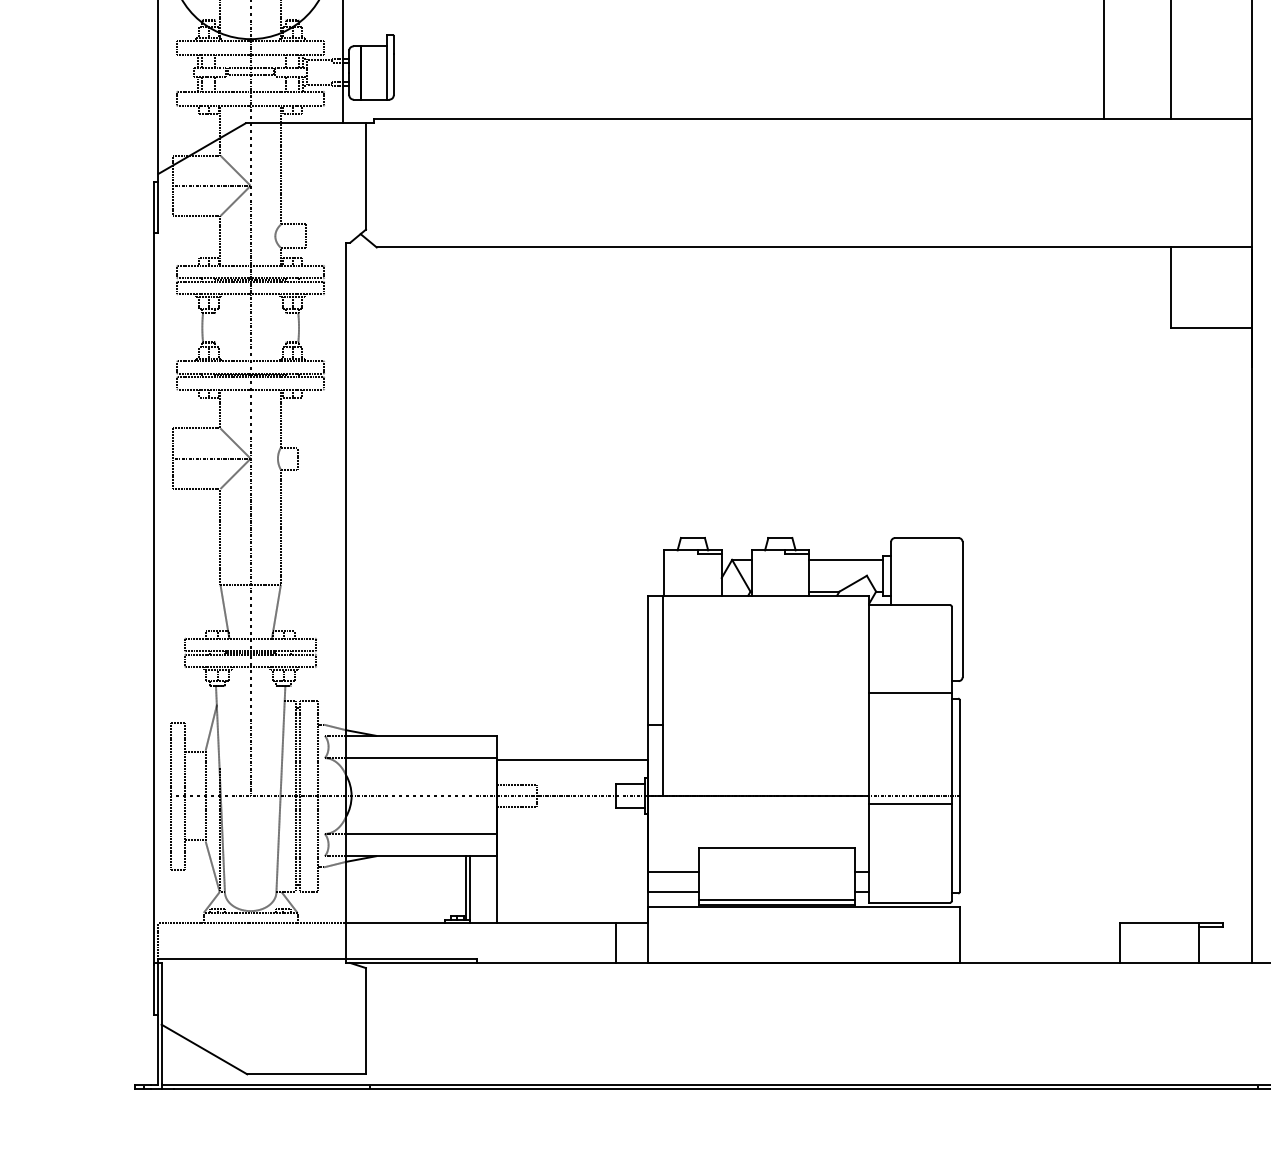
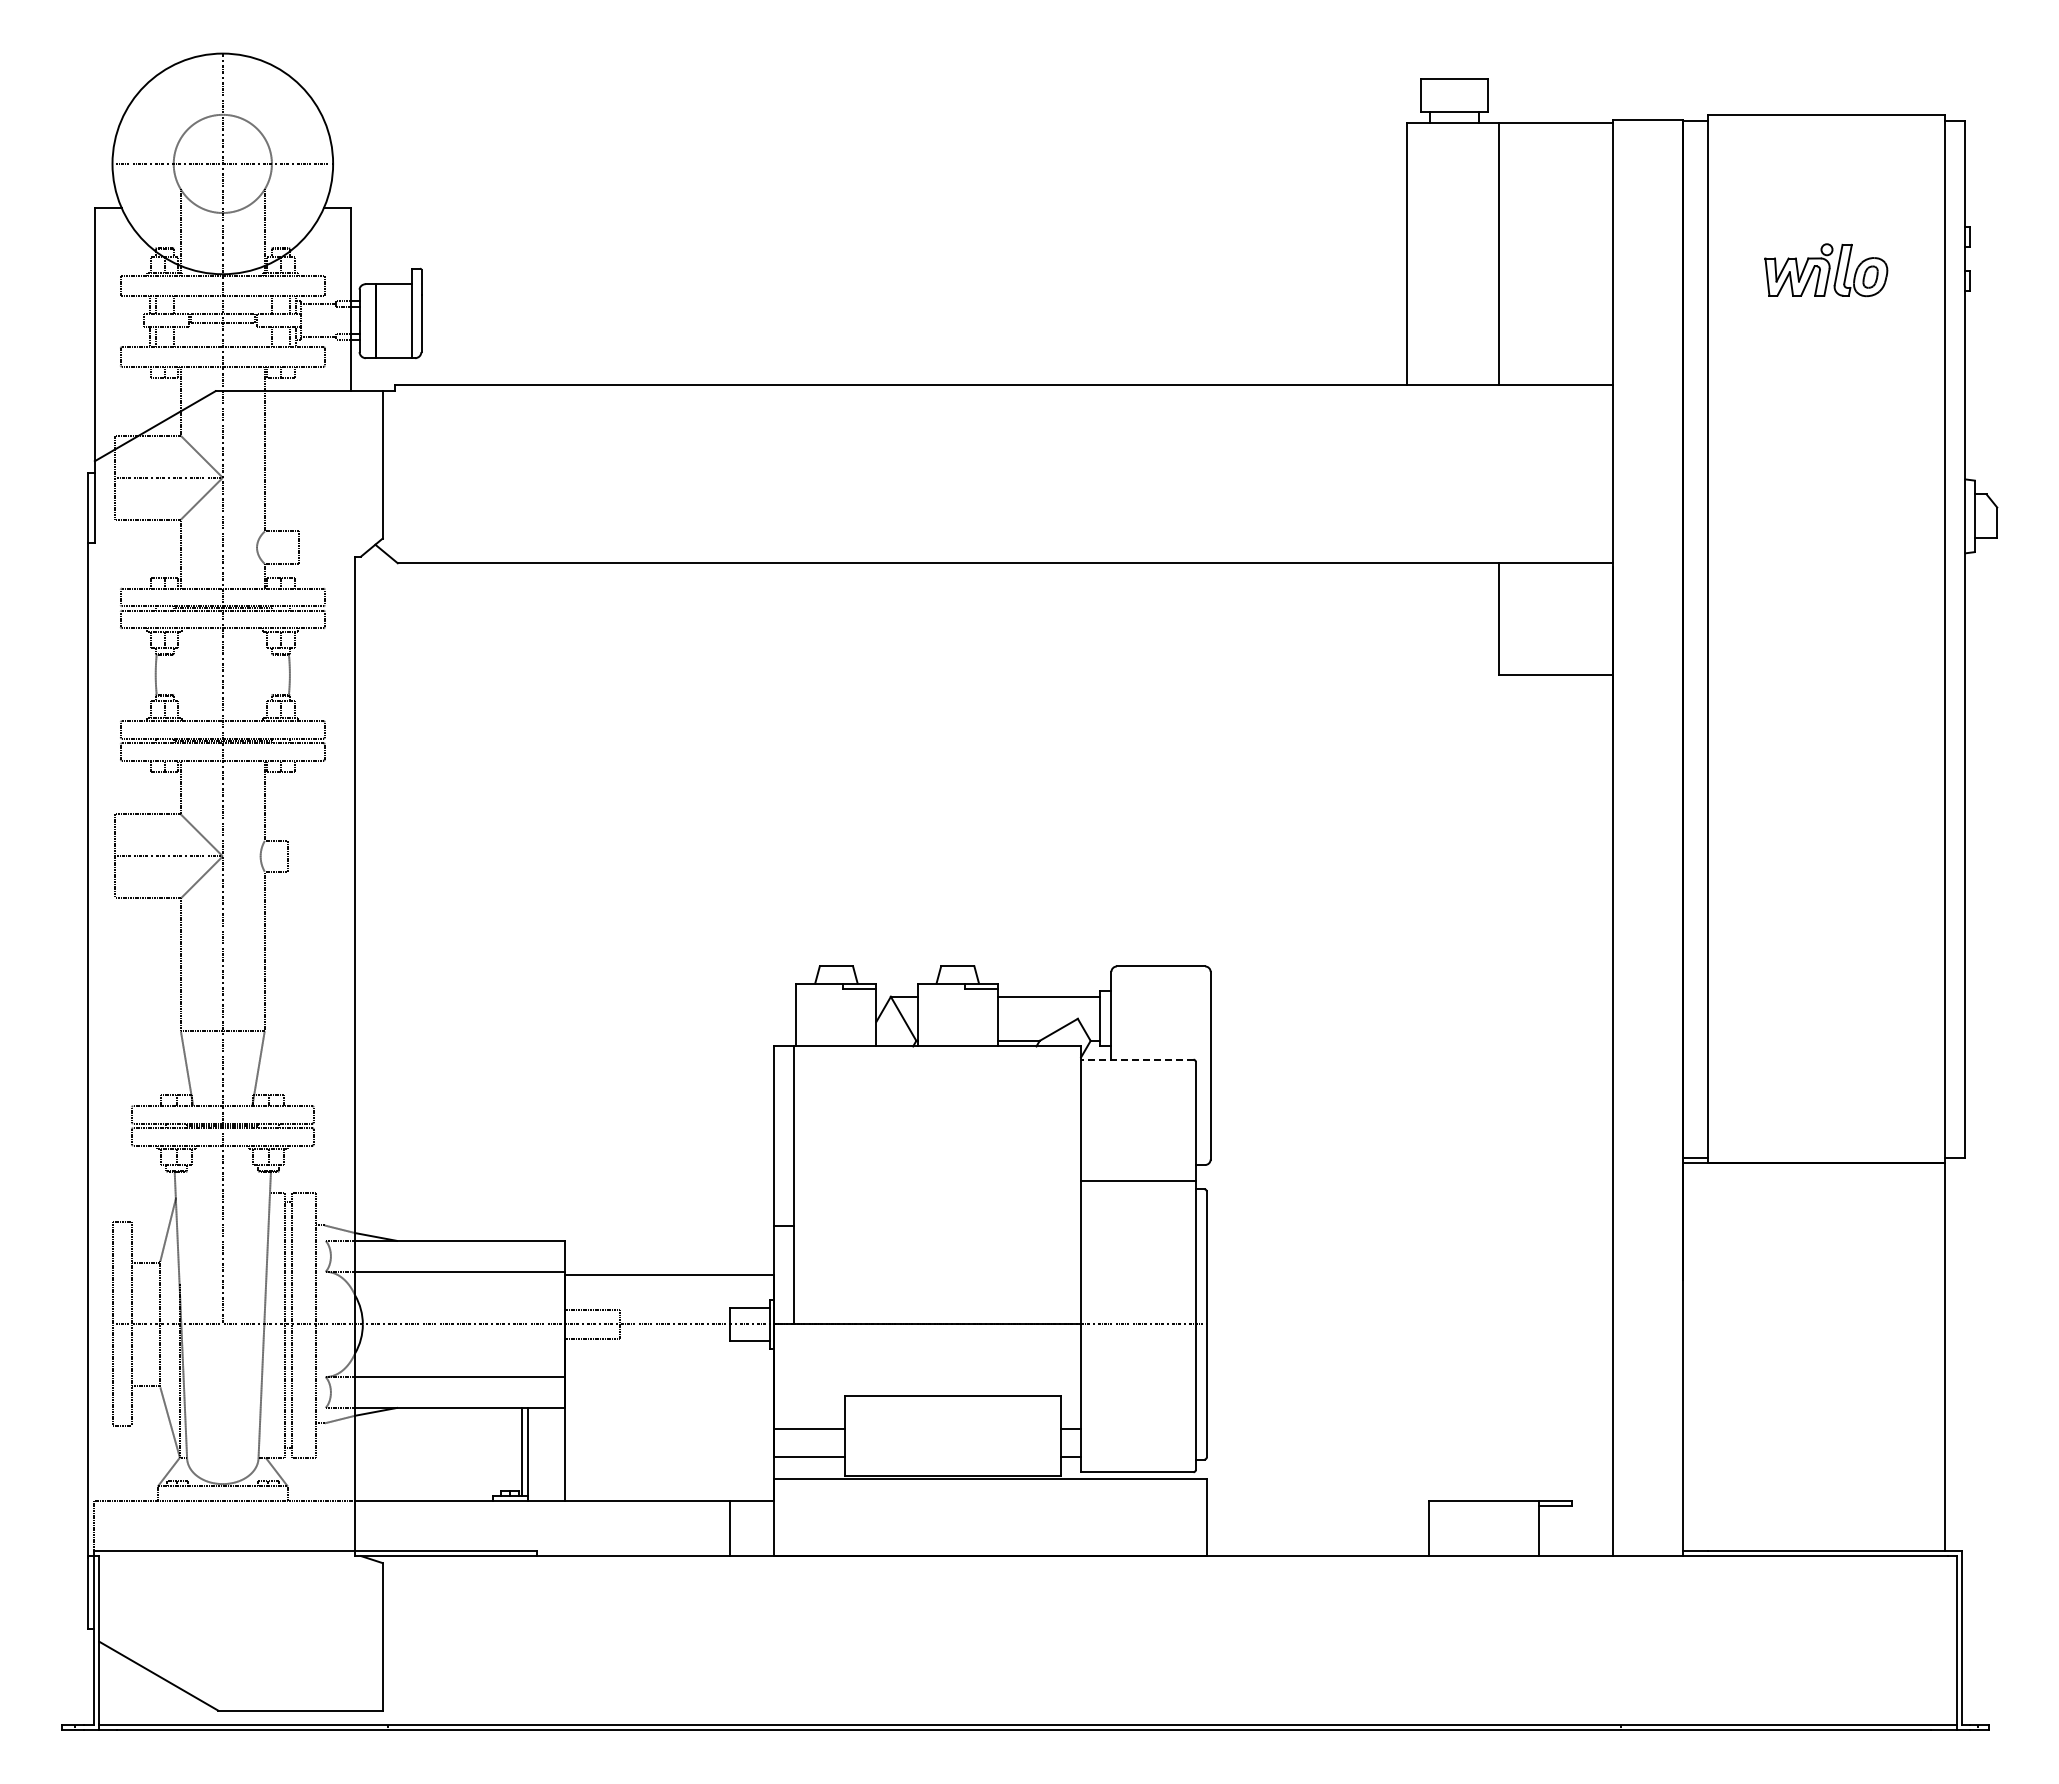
line: (909, 605) -> (1136, 1059), solid -> dashed
line: (910, 804) -> (1138, 1335), removed
line: (776, 899) -> (952, 1468), removed

